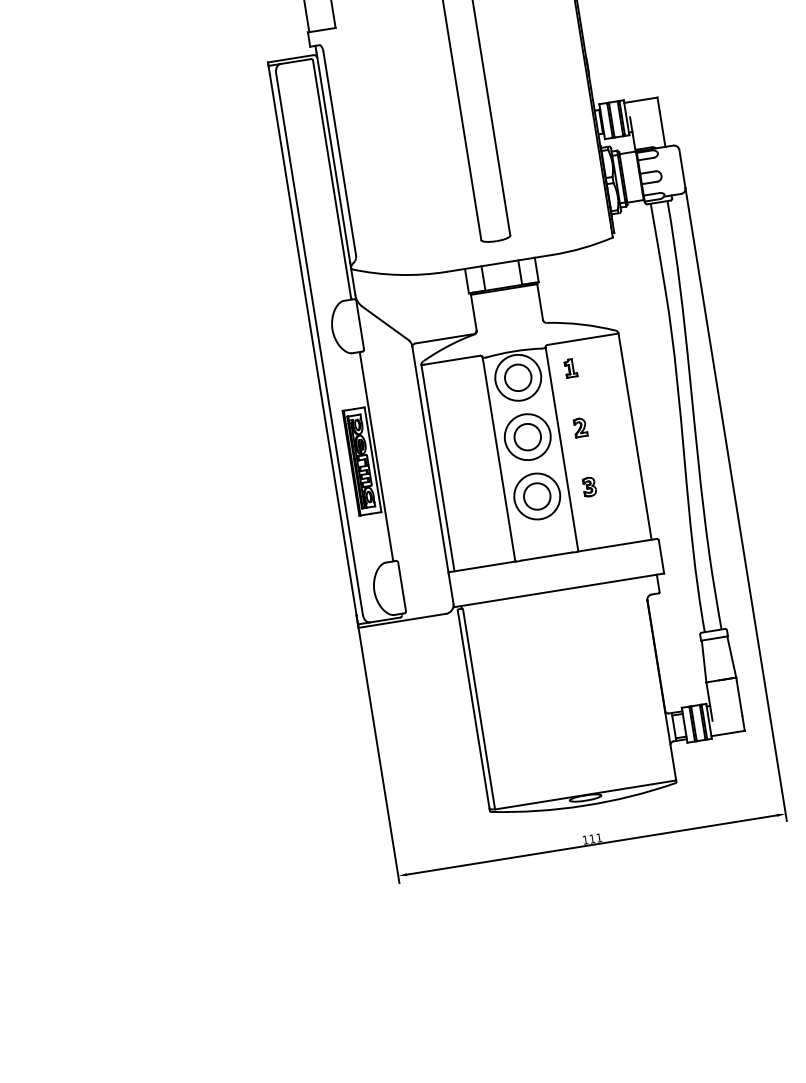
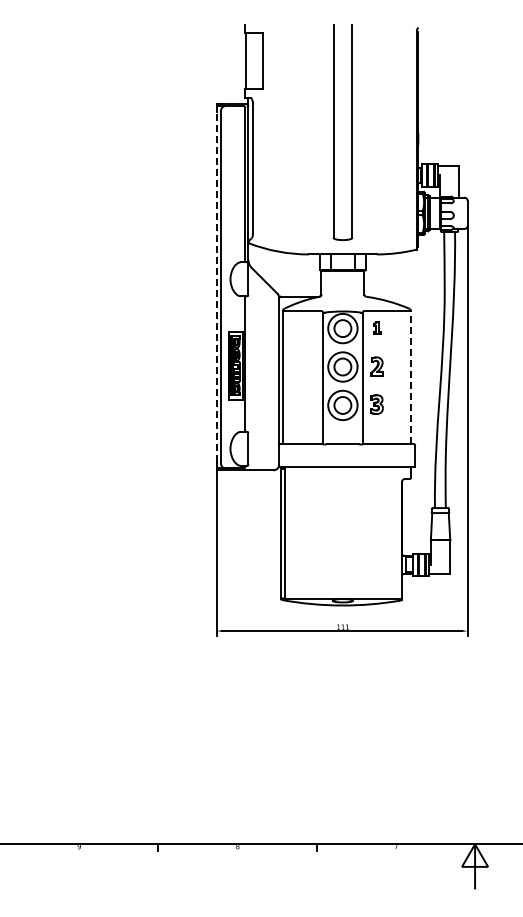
line: (312, 344) -> (216, 286), solid -> dashed
part: (579, 426) -> (376, 365), size x1.6
line: (634, 436) -> (410, 377), solid -> dashed
part: (588, 486) -> (376, 404), size x1.6

